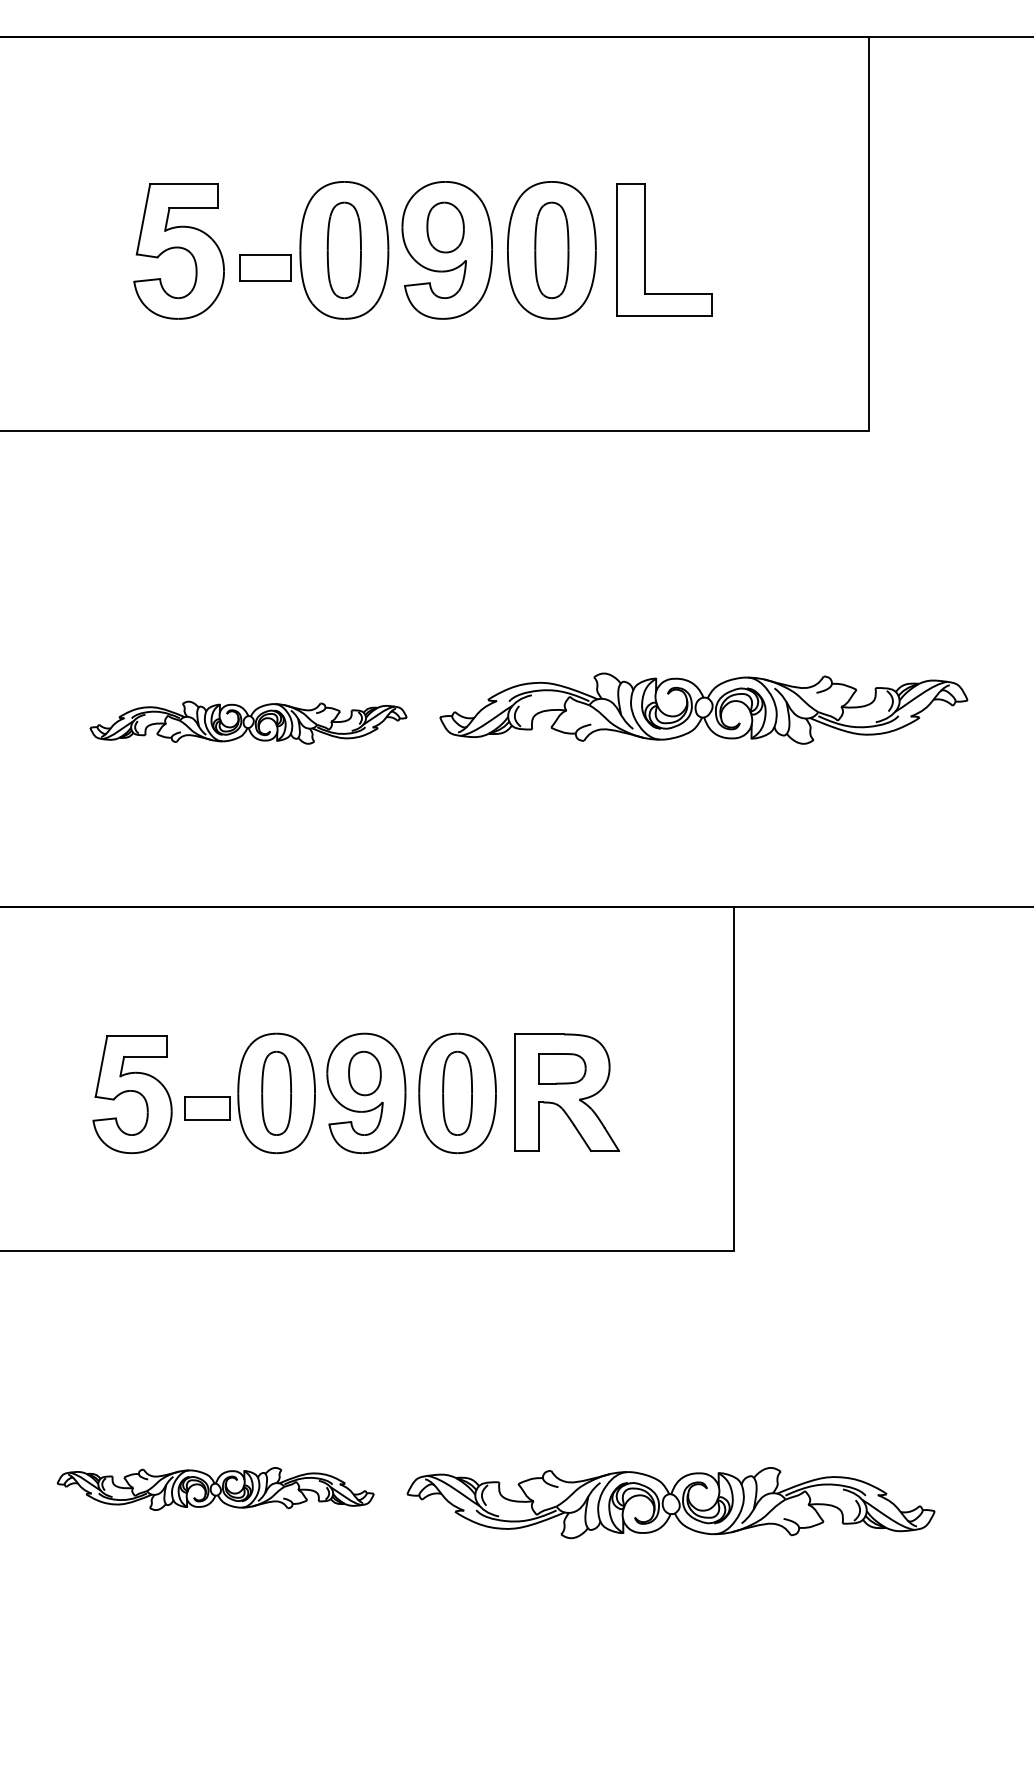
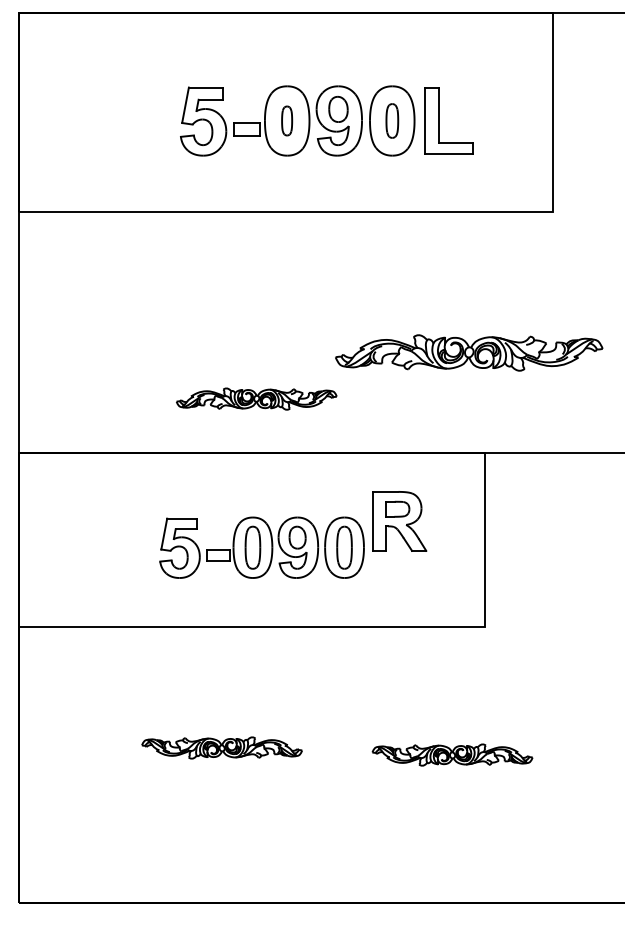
part: (342, 249) -> (286, 120), size x0.6
part: (552, 249) -> (392, 120), size x0.7
part: (248, 721) -> (256, 398), moved
part: (566, 1092) -> (399, 521), moved
part: (670, 1501) -> (452, 754), size x0.6

